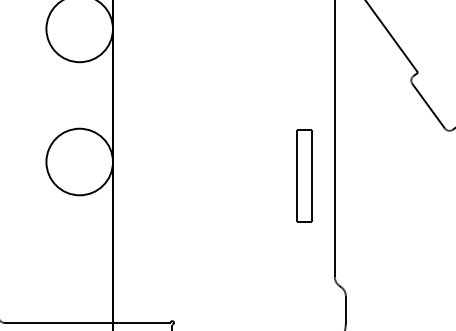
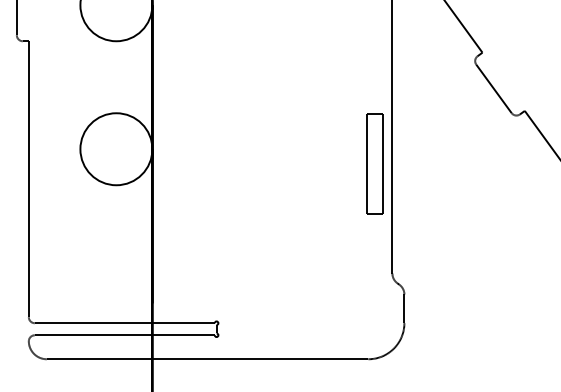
part: (304, 175) -> (374, 163), moved

